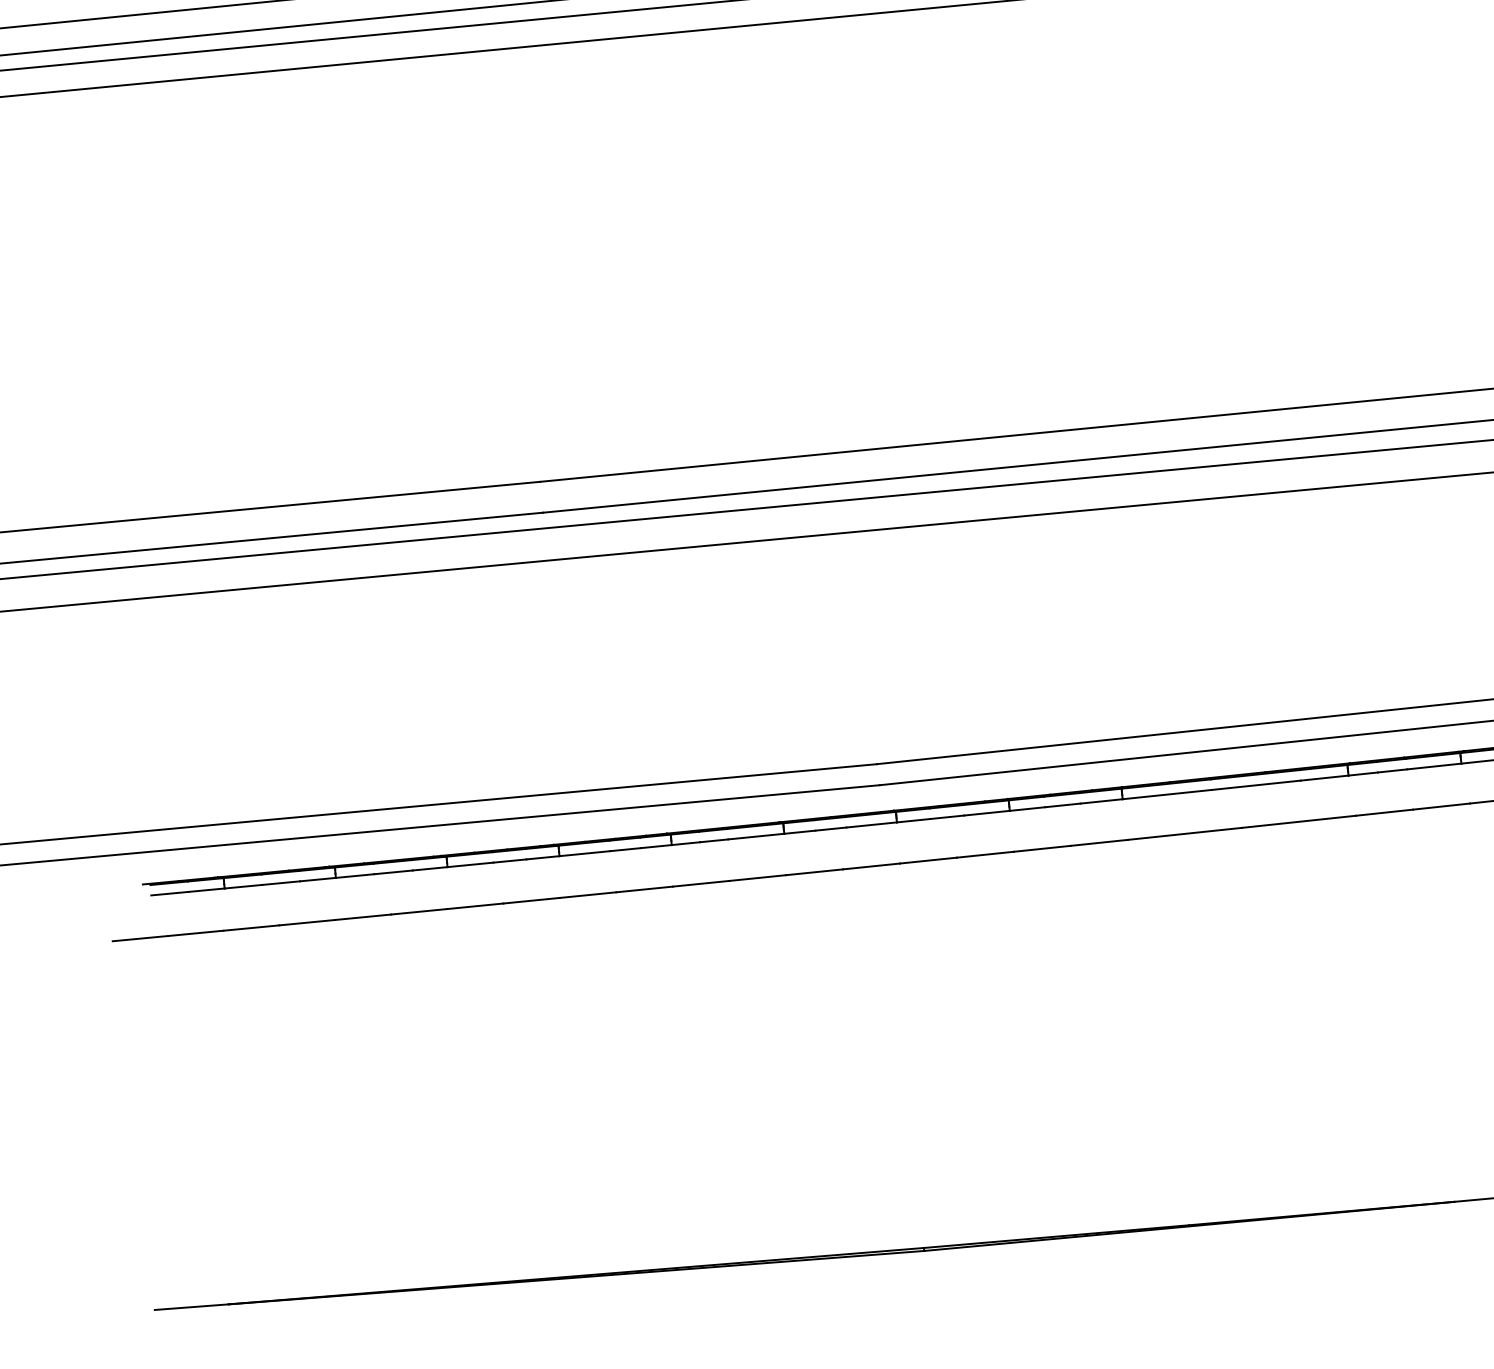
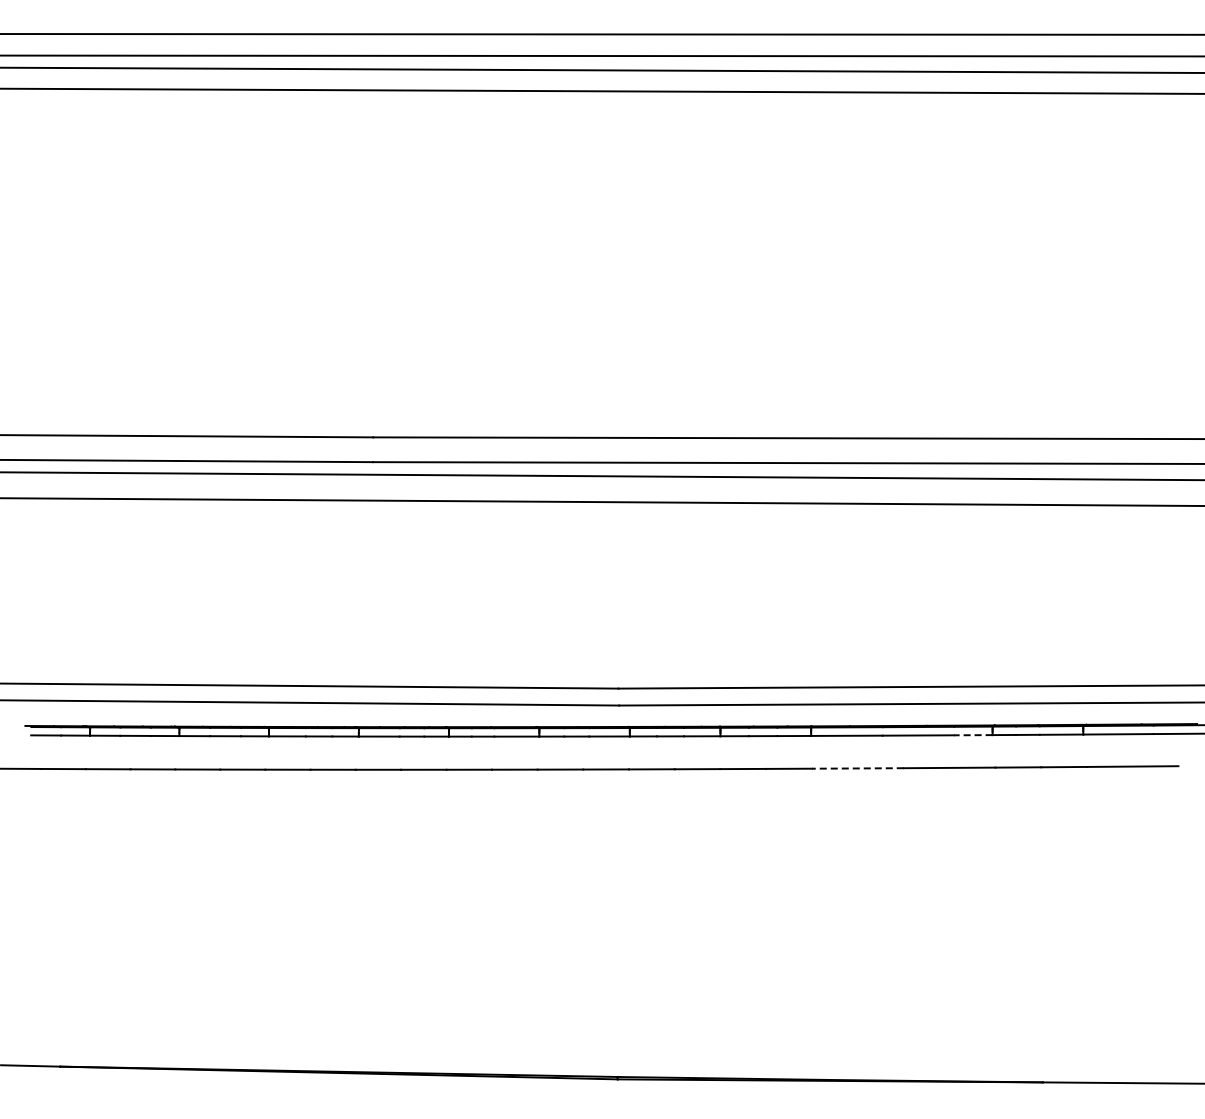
line: (1323, 778) -> (972, 735), solid -> dashed
line: (1184, 833) -> (857, 768), solid -> dashed

